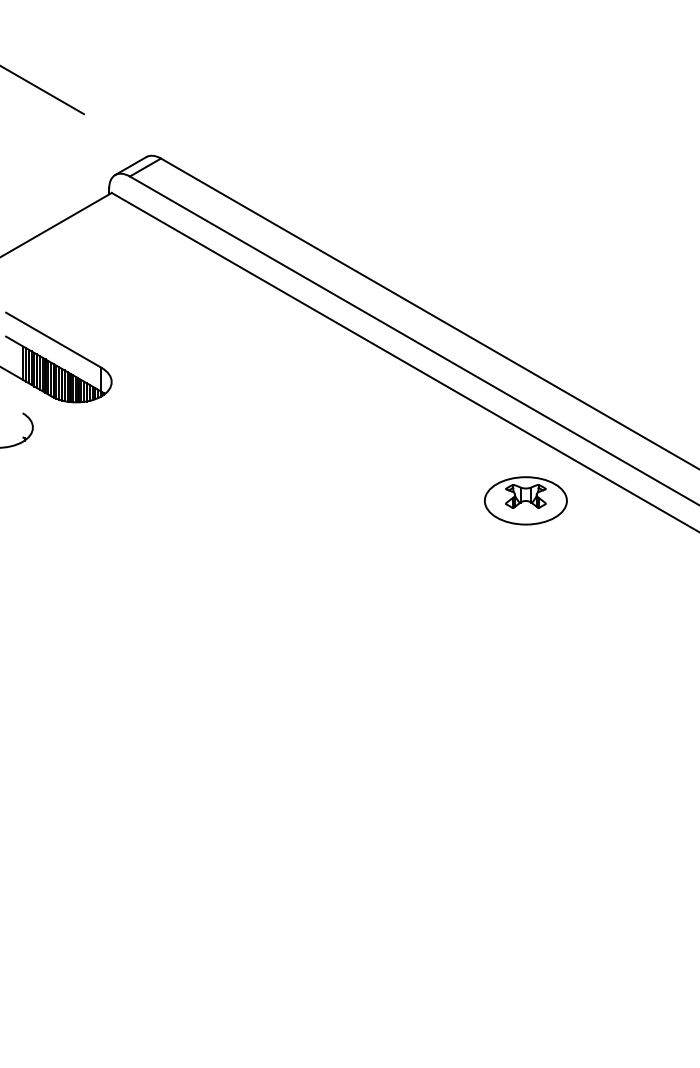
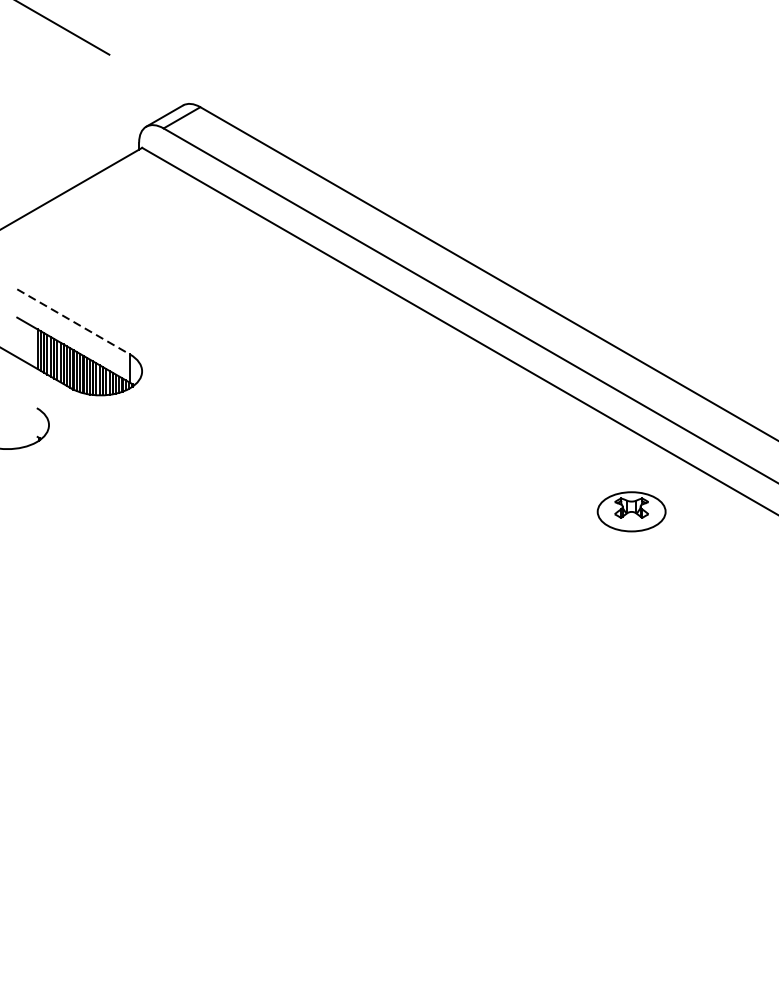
line: (54, 340) -> (74, 322), solid -> dashed
part: (525, 500) -> (631, 511), size x0.7

